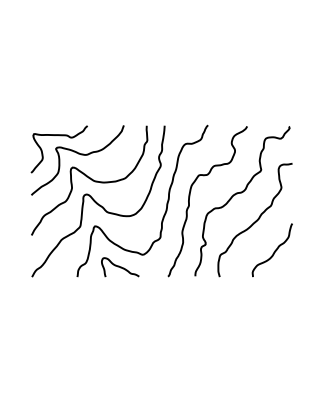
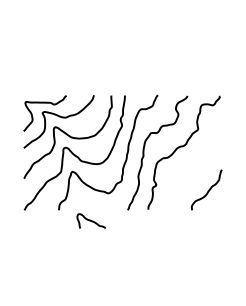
curve: (255, 220) -> (193, 167), removed
curve: (120, 267) -> (91, 221), moved

